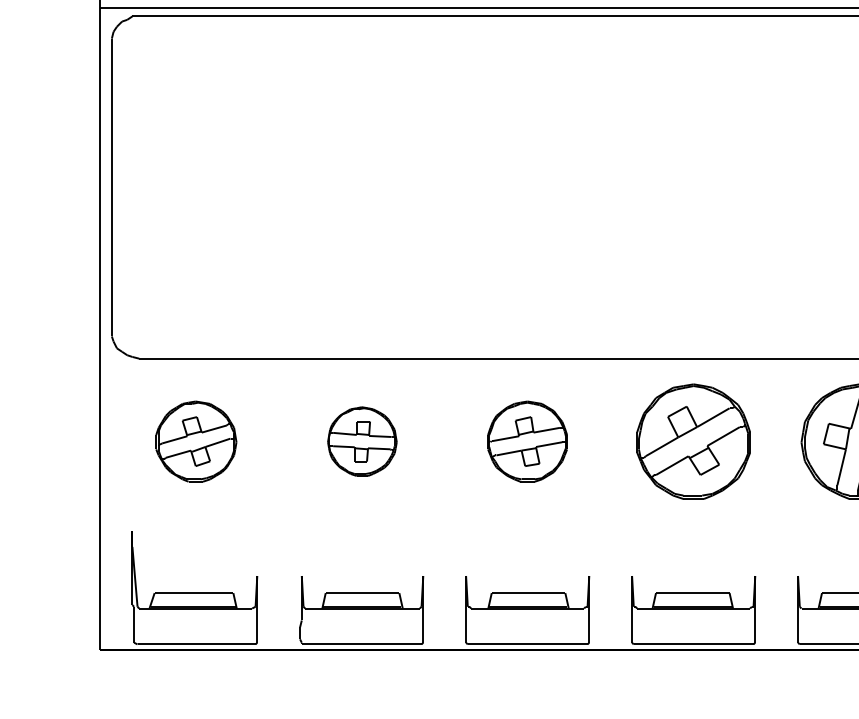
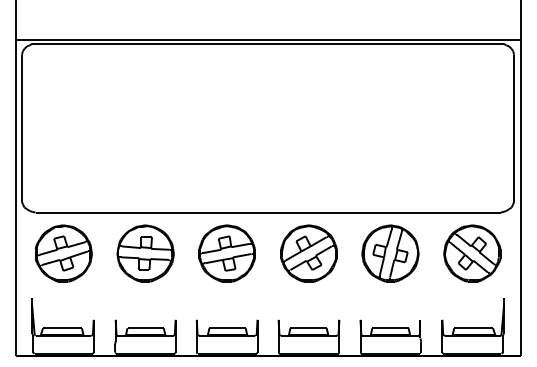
part: (195, 441) -> (63, 253), size x1.43
part: (362, 441) -> (145, 253), size x1.67
part: (526, 441) -> (226, 253), size x1.43

